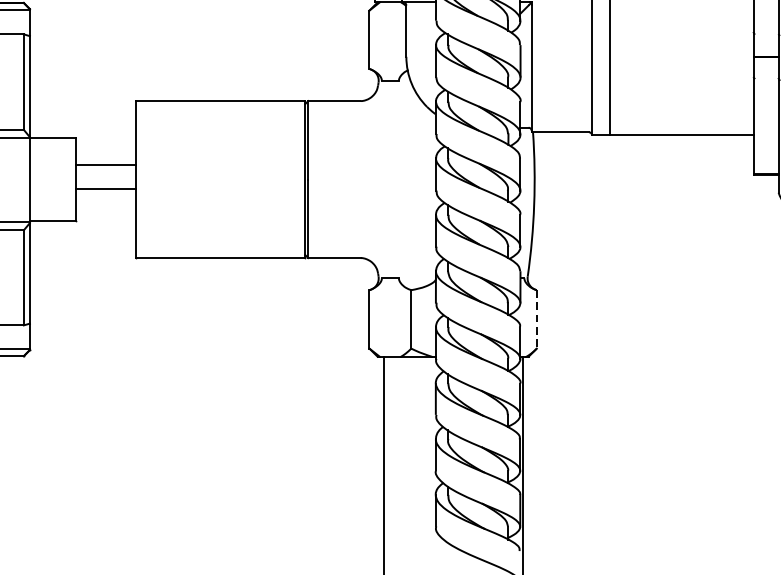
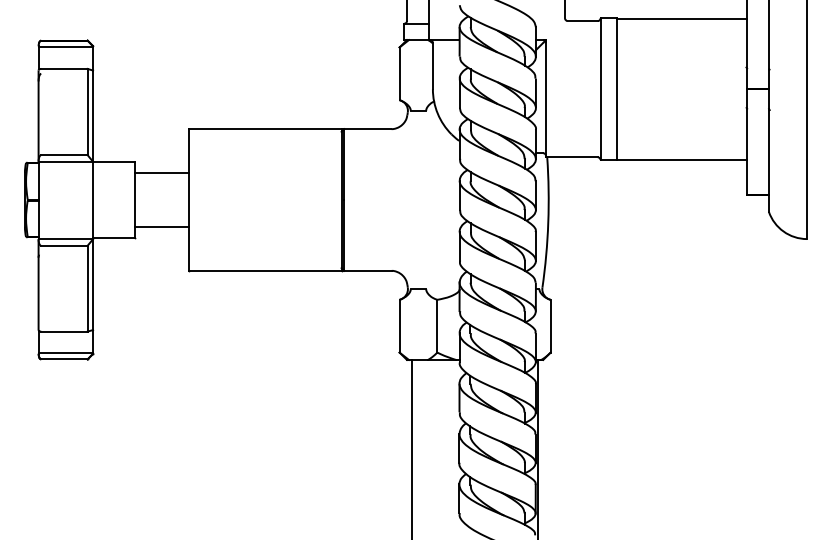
line: (105, 165) -> (161, 227), moved
line: (105, 188) -> (161, 172), moved
line: (536, 319) -> (550, 326), dashed -> solid

